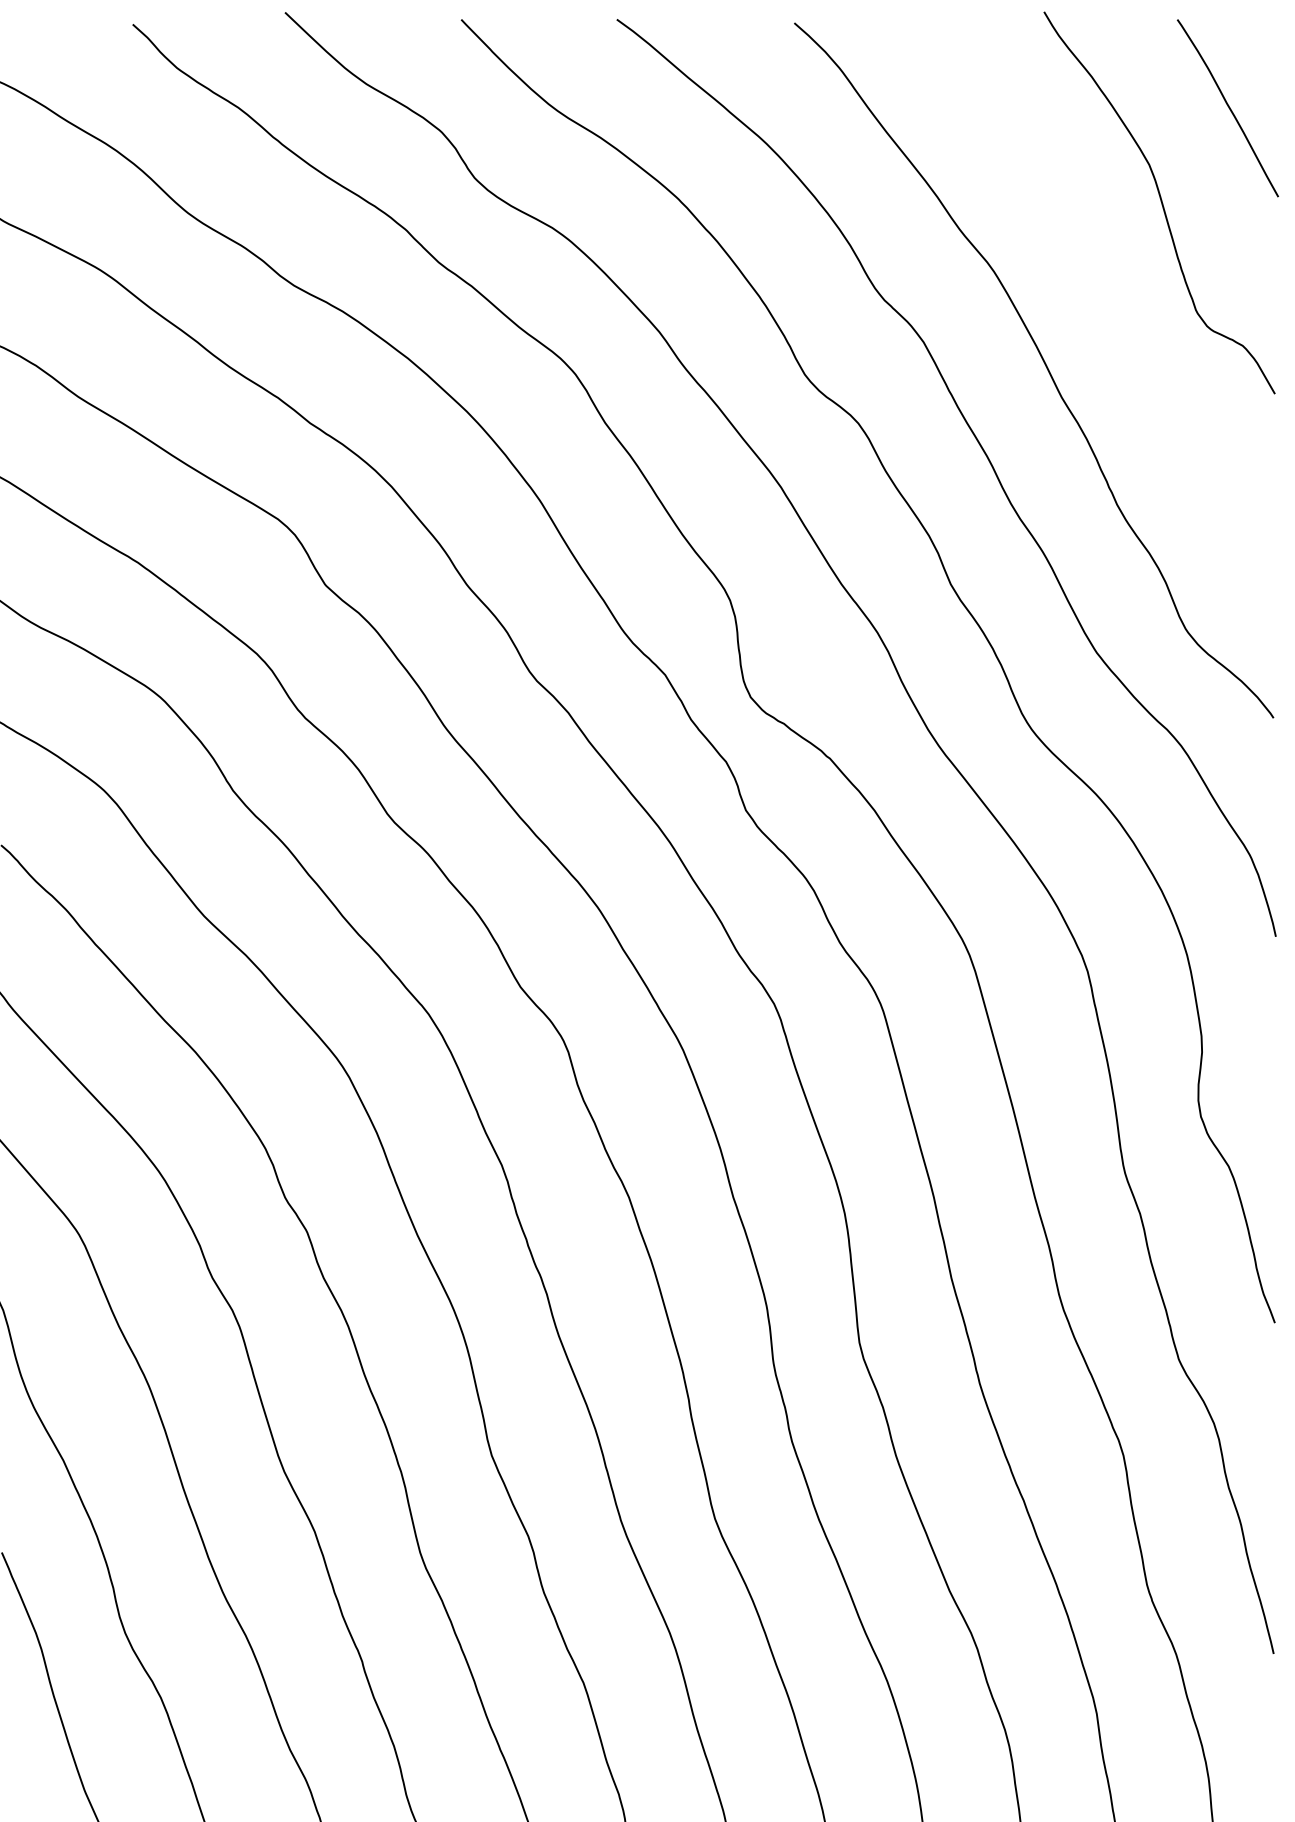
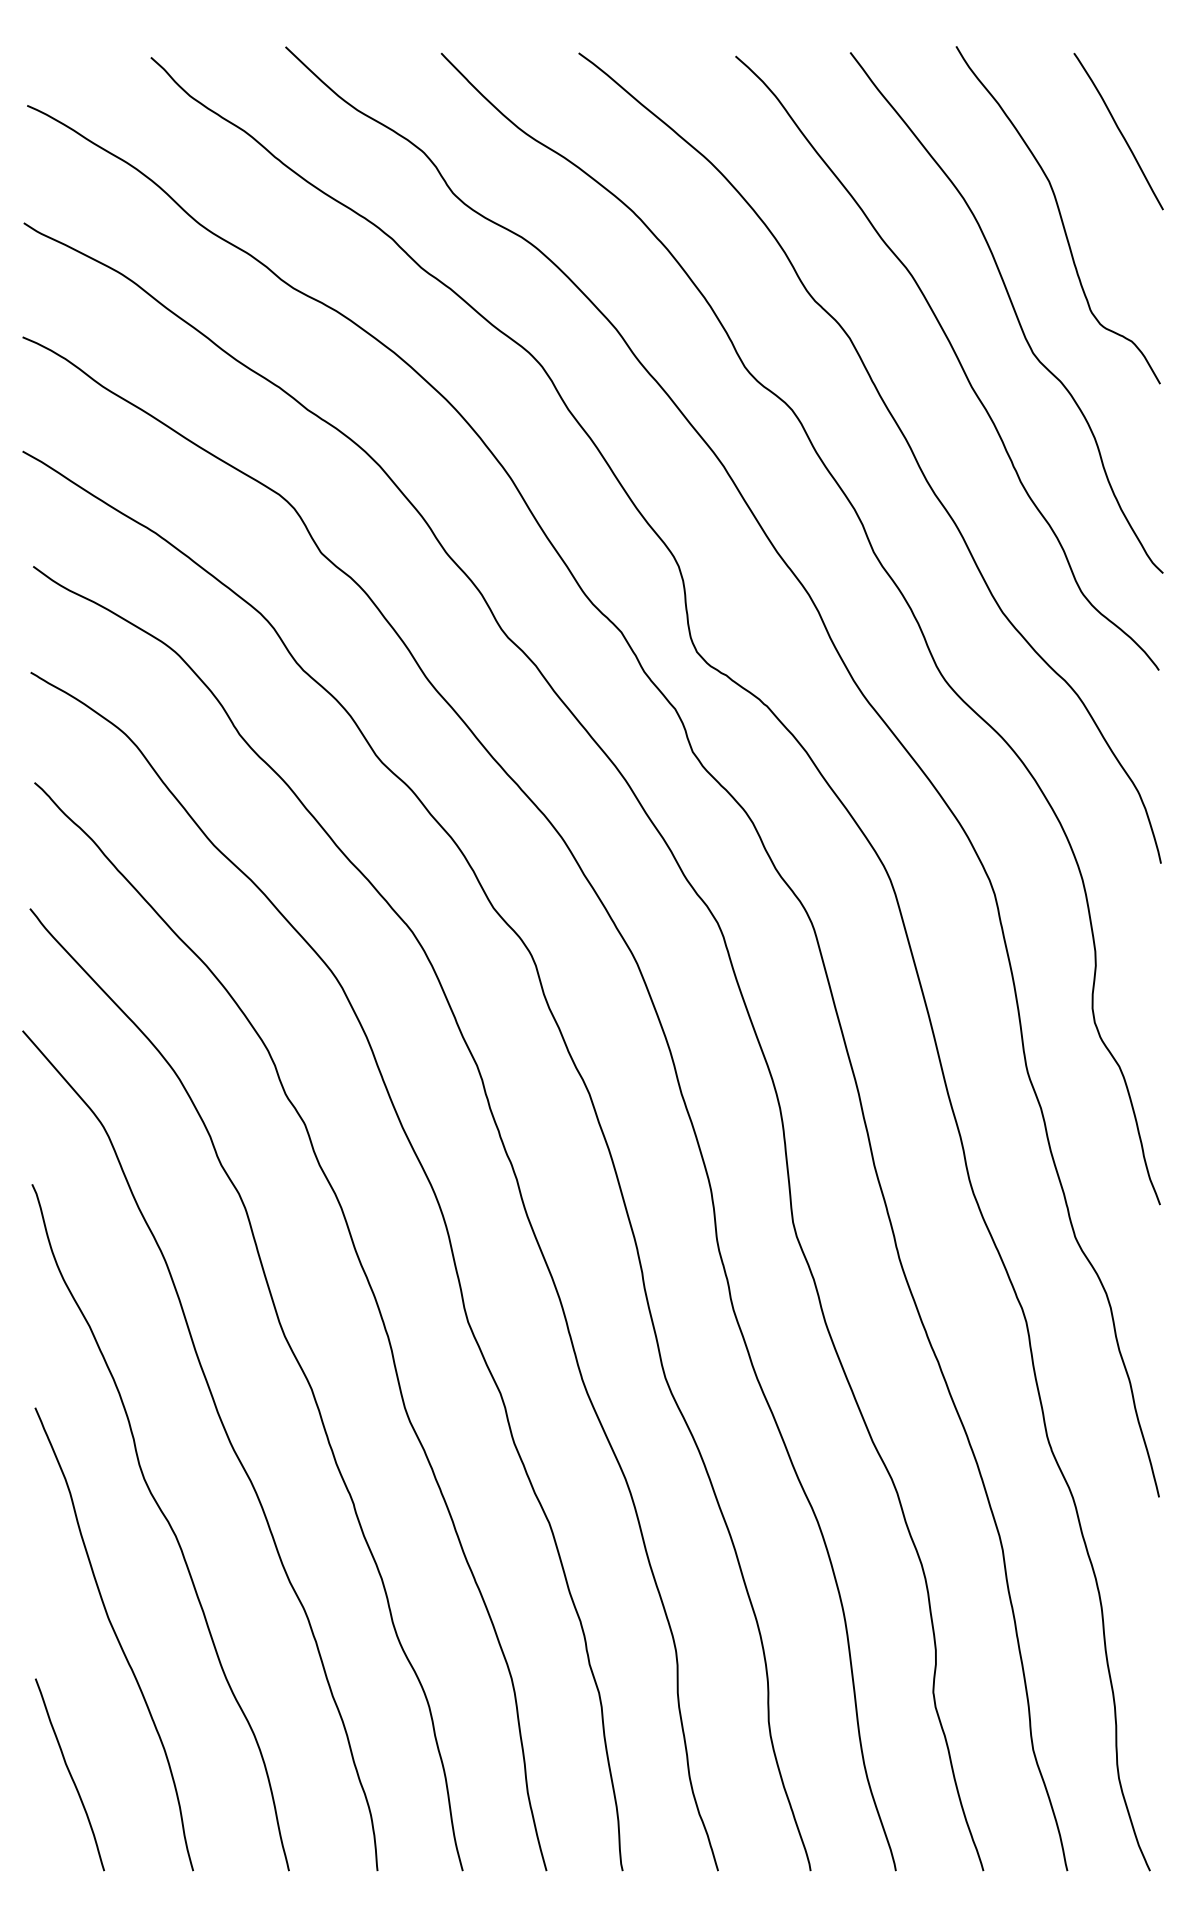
curve: (1107, 308) -> (1012, 308), added

